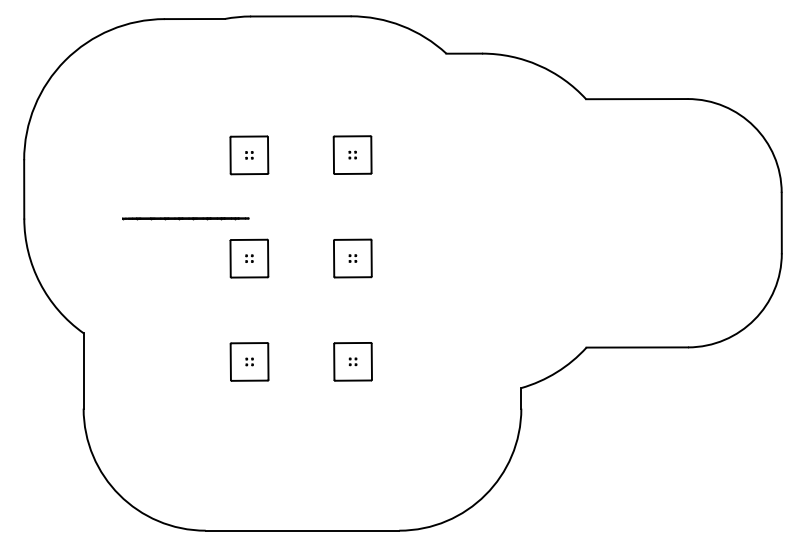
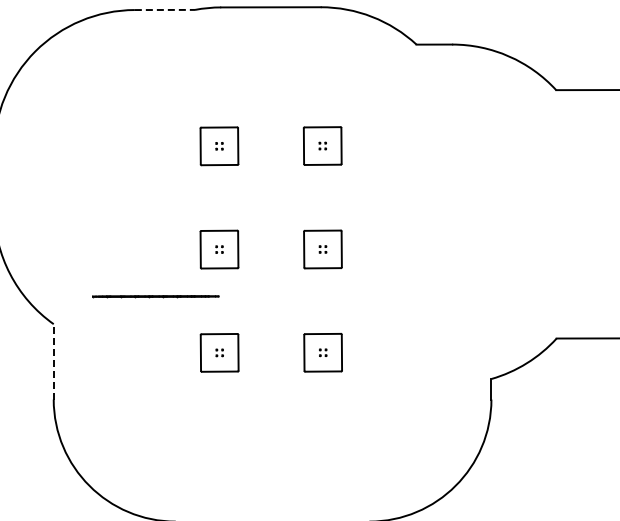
line: (195, 19) -> (165, 10), solid -> dashed
line: (185, 218) -> (155, 296), moved
line: (83, 370) -> (53, 361), solid -> dashed

